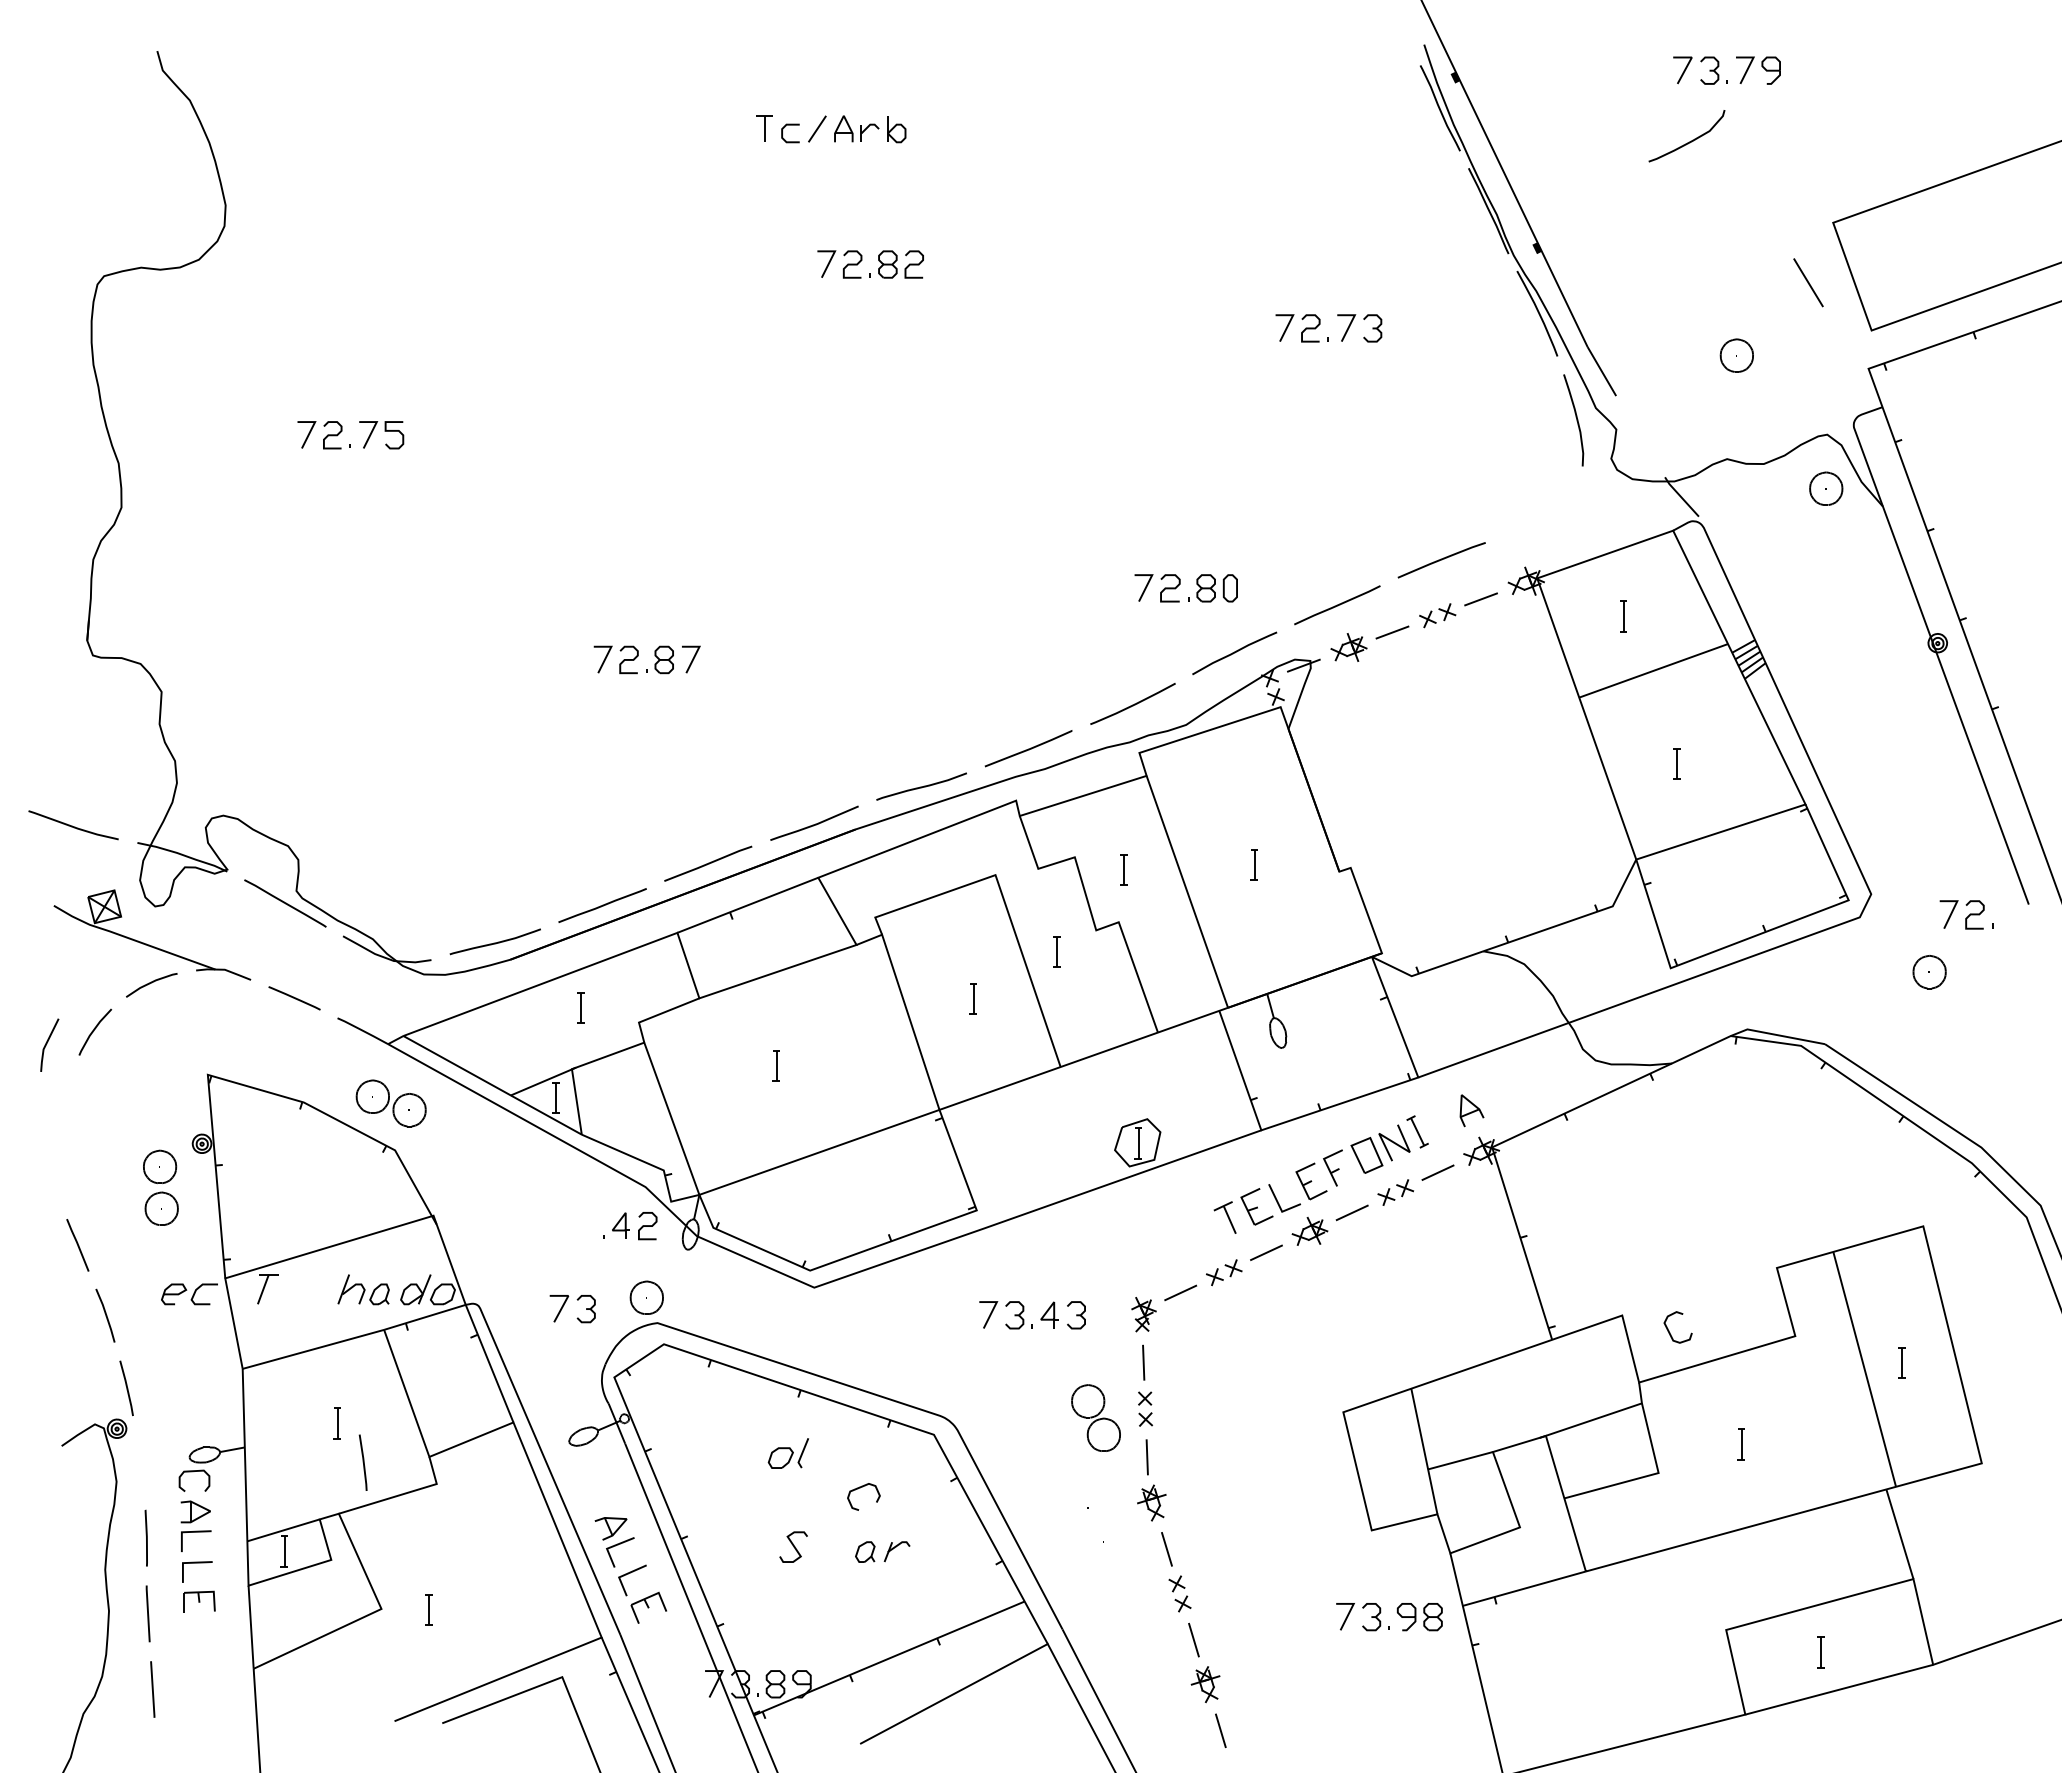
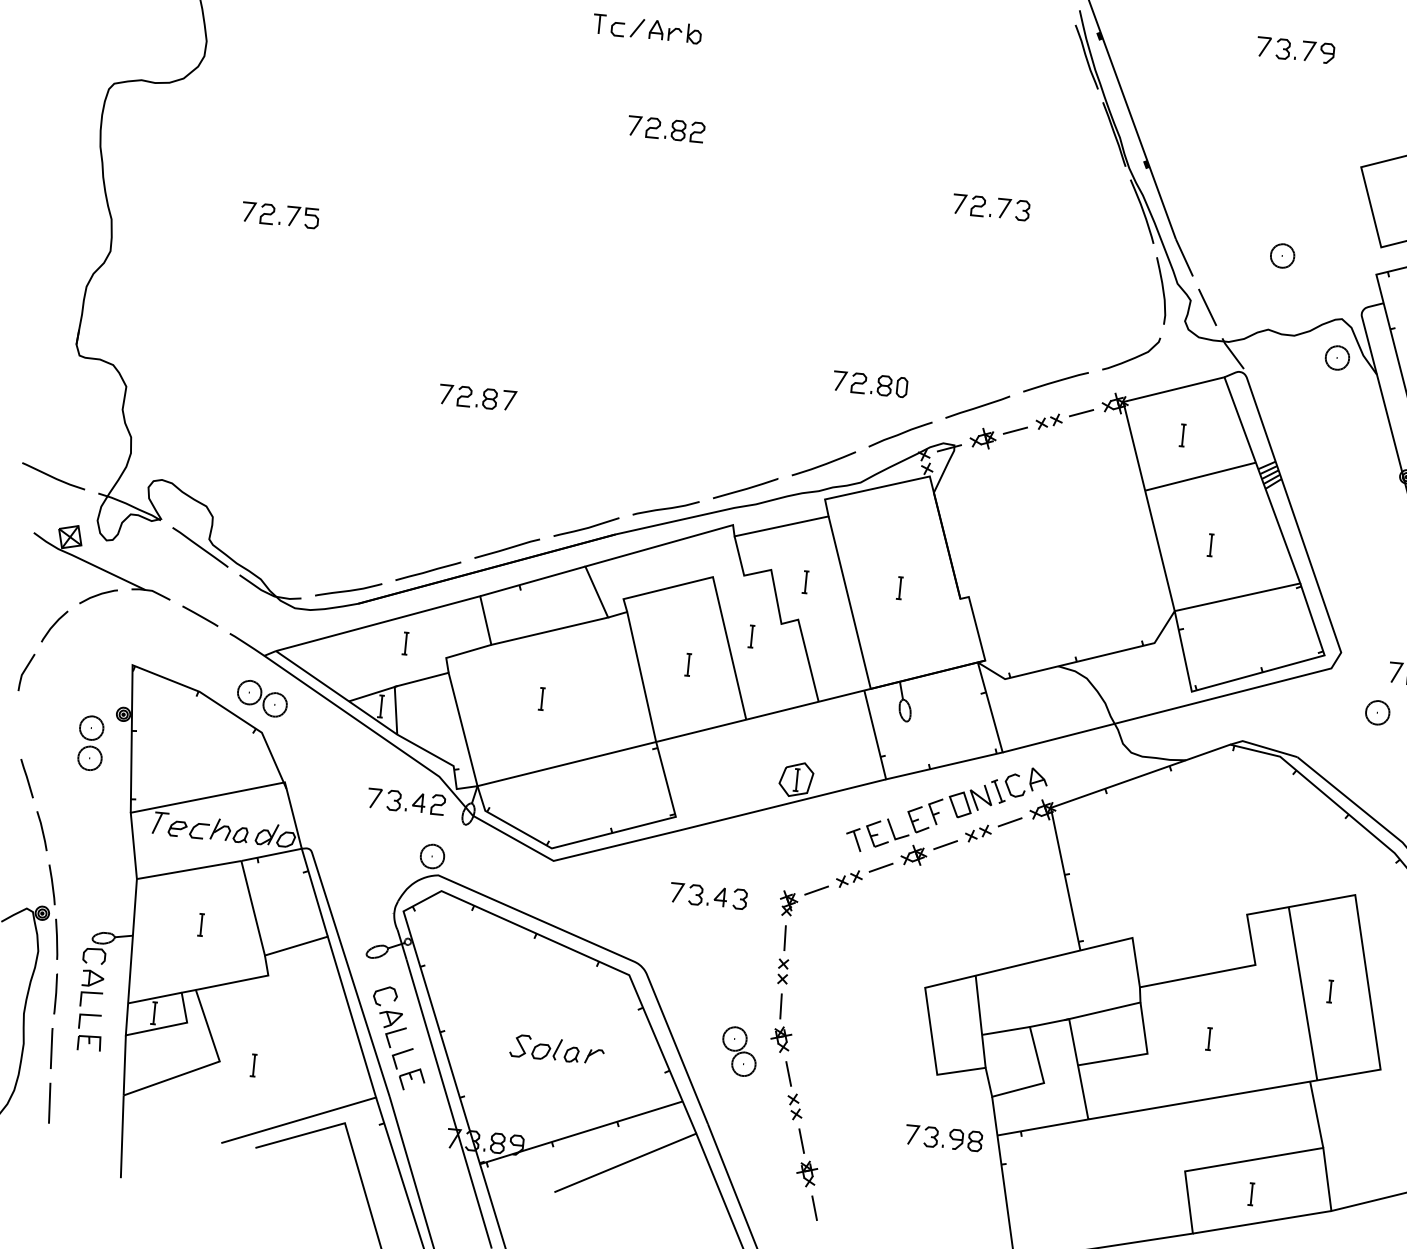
curve: (1689, 141) -> (1132, 358), moved
line: (1808, 282) -> (1207, 307), moved
line: (47, 1043) -> (25, 671), moved
part: (189, 1294) -> (188, 830), moved
part: (564, 1305) -> (378, 796), moved
curve: (1669, 1330) -> (1008, 787), moved
part: (1095, 1417) -> (739, 1051), moved
part: (787, 1453) -> (546, 1048), moved
line: (362, 1462) -> (56, 939), moved
curve: (860, 1488) -> (383, 990), moved

